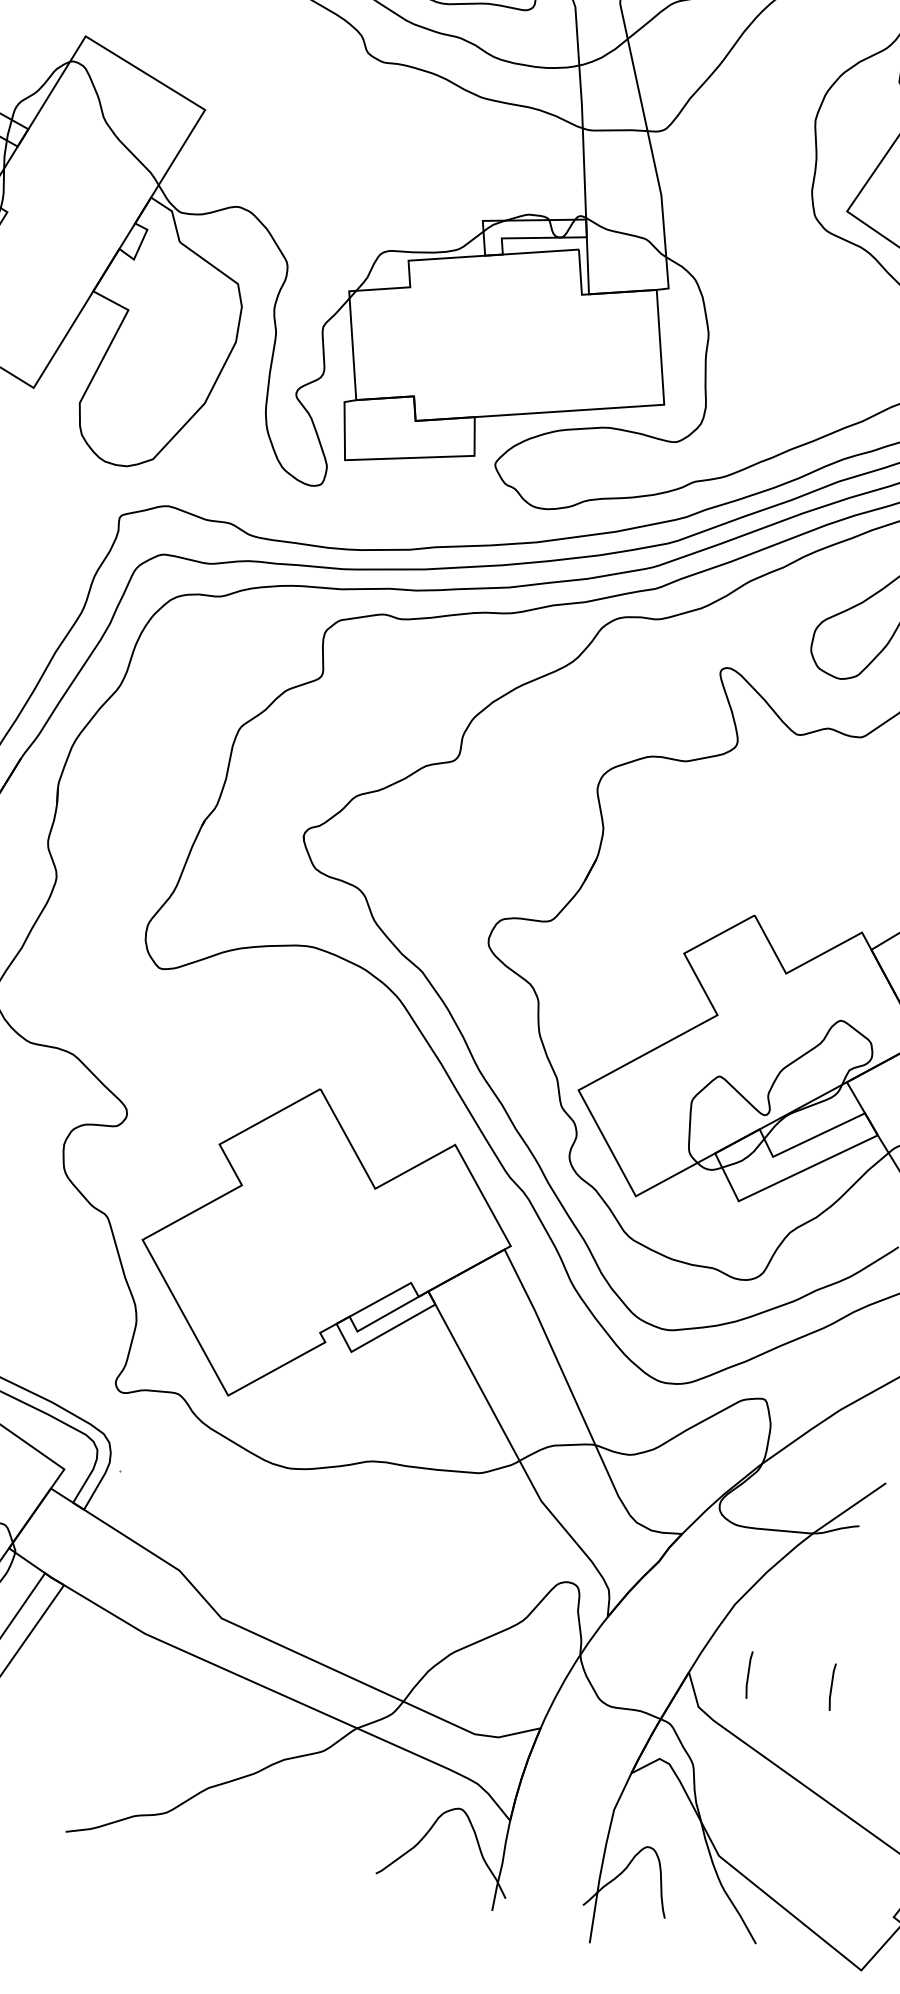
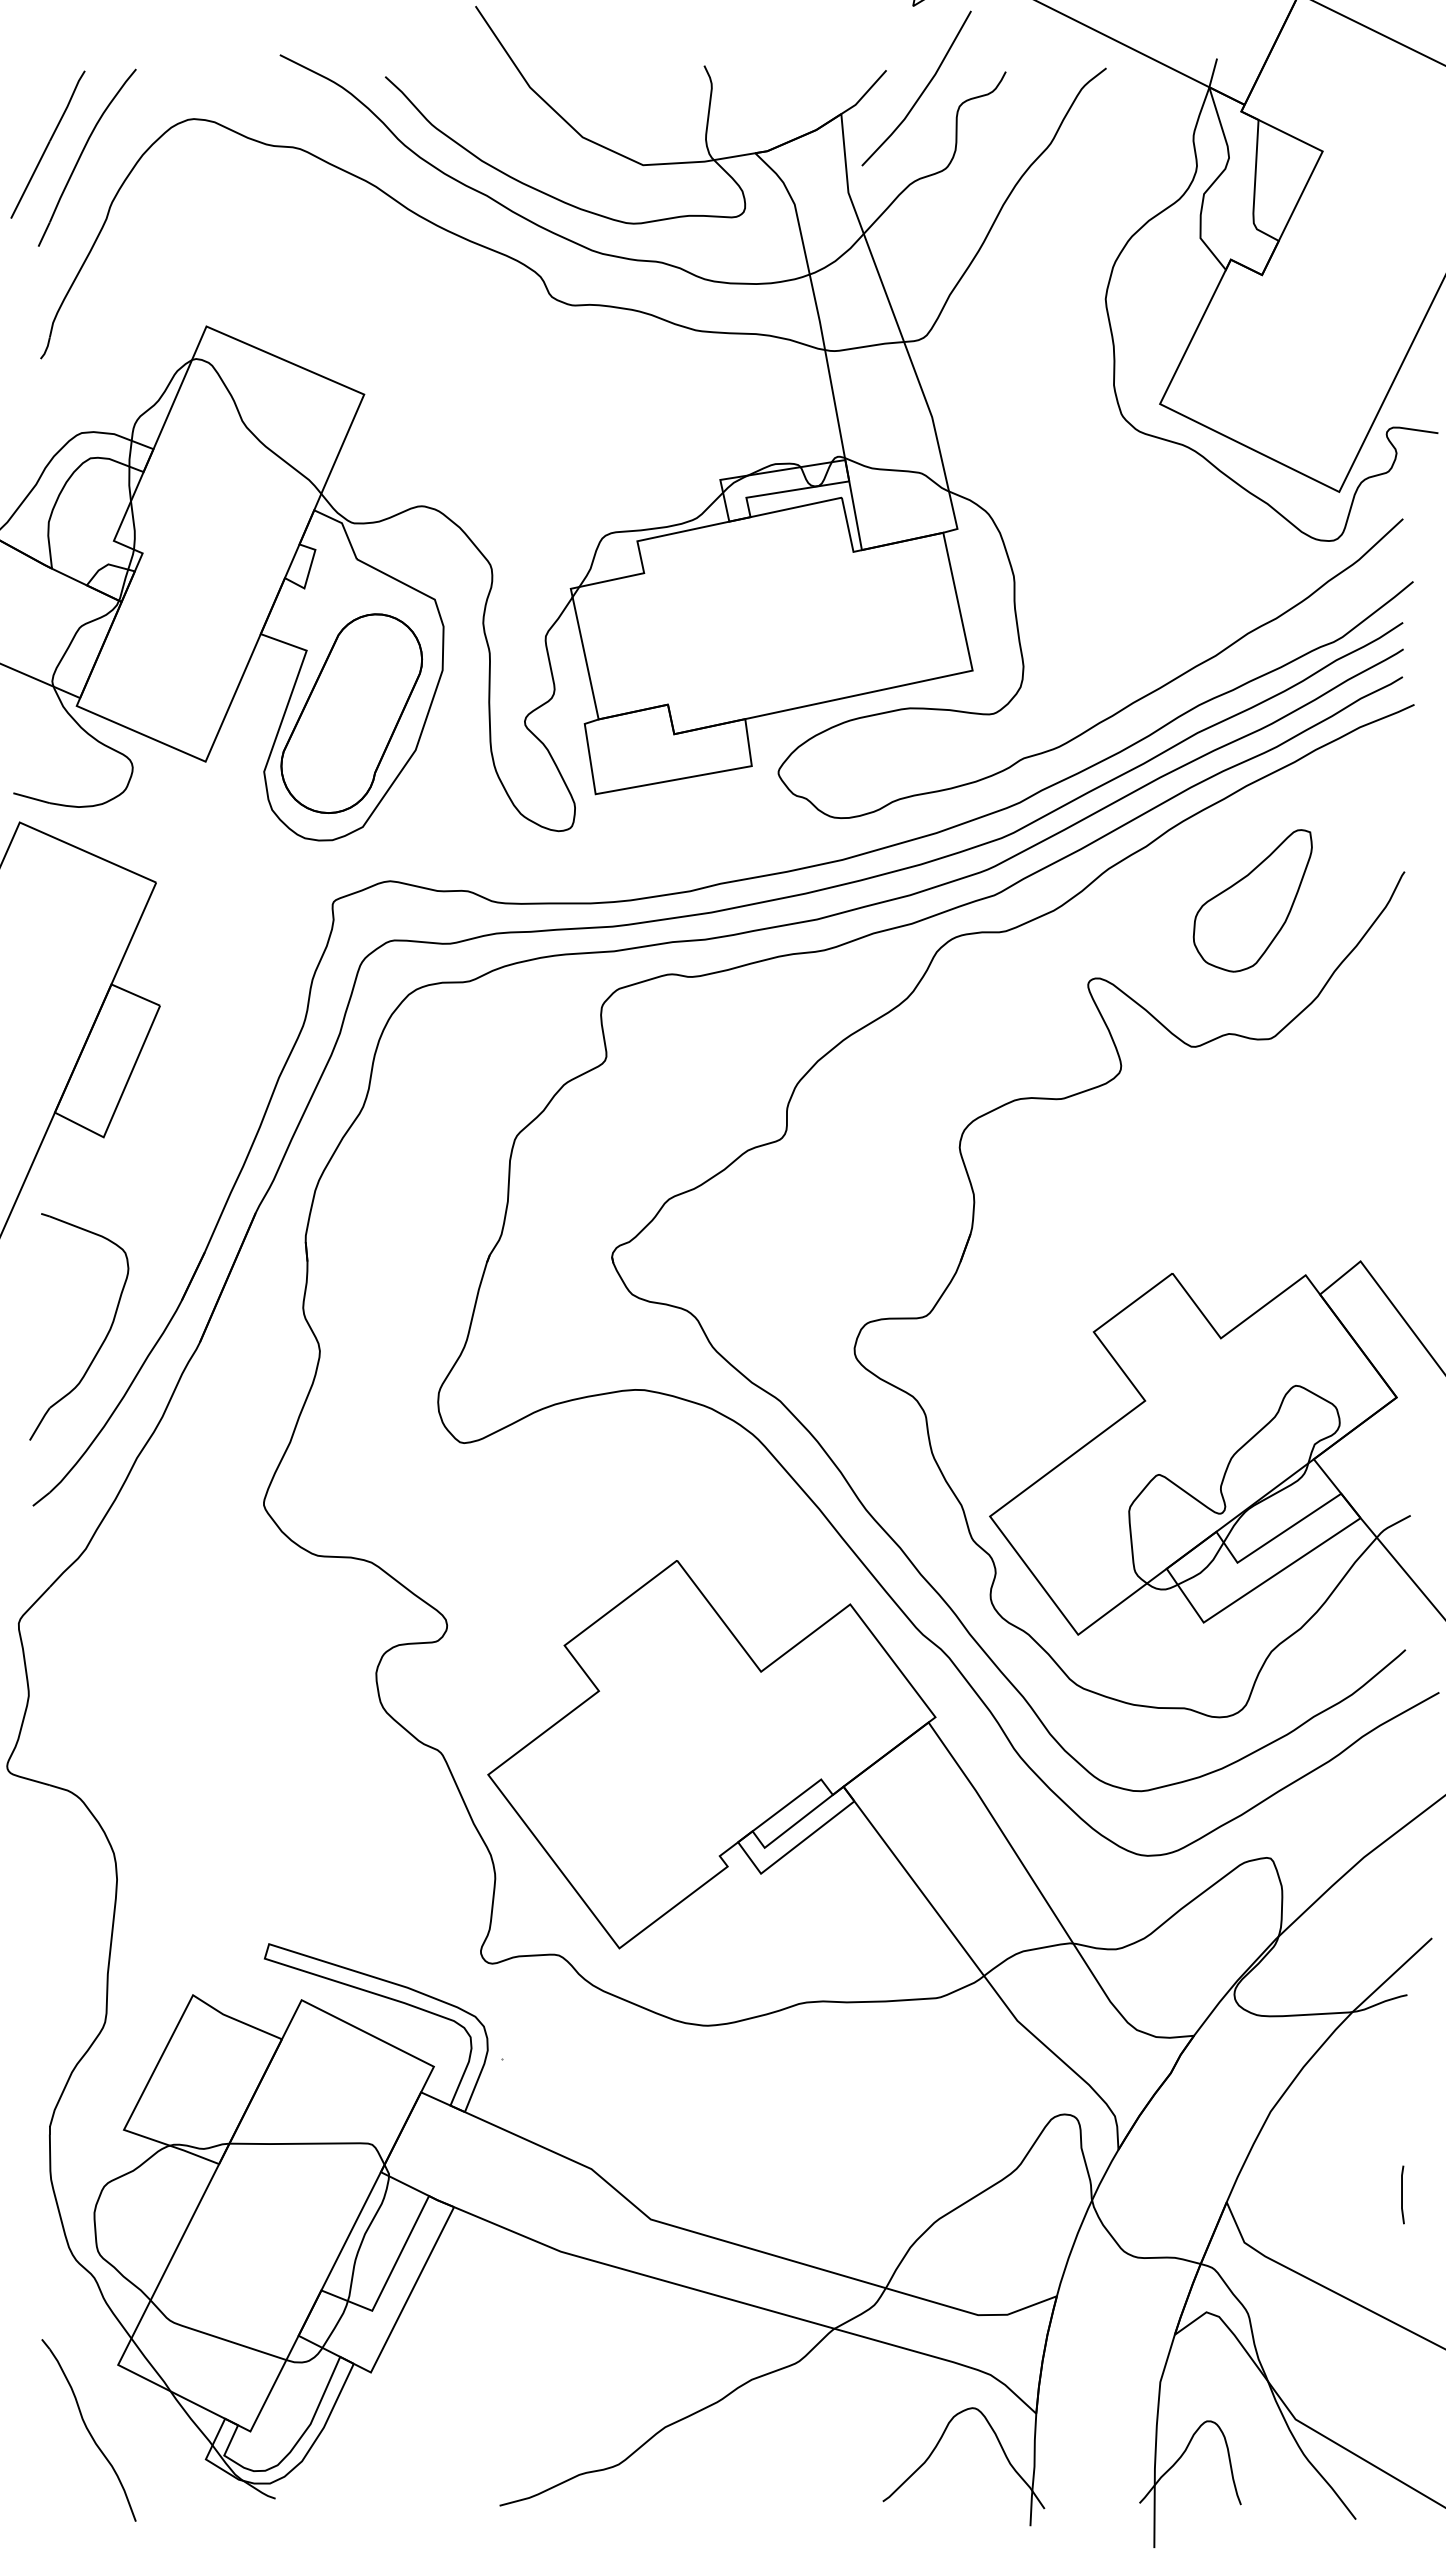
part: (157, 366) -> (351, 713), added
line: (748, 1674) -> (1299, 2194), removed

